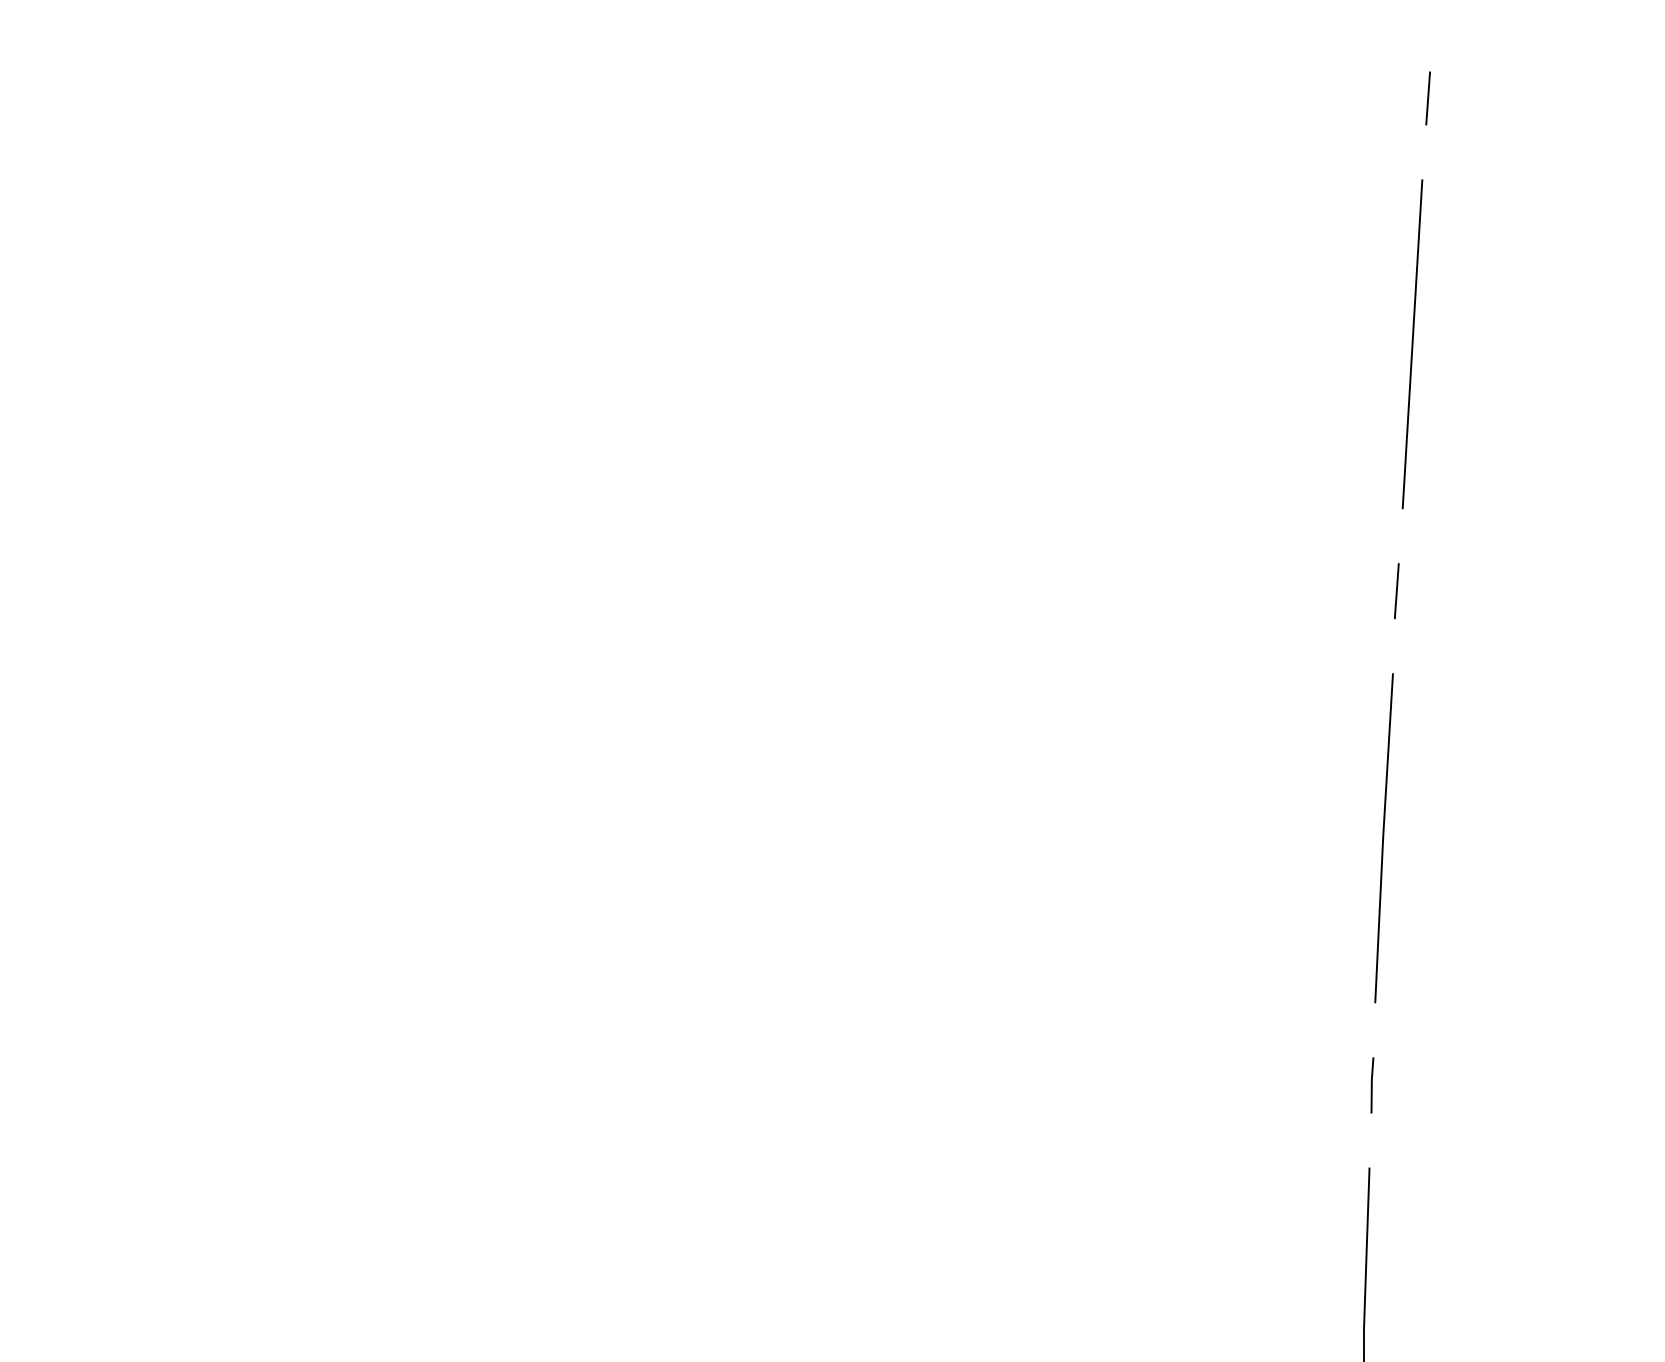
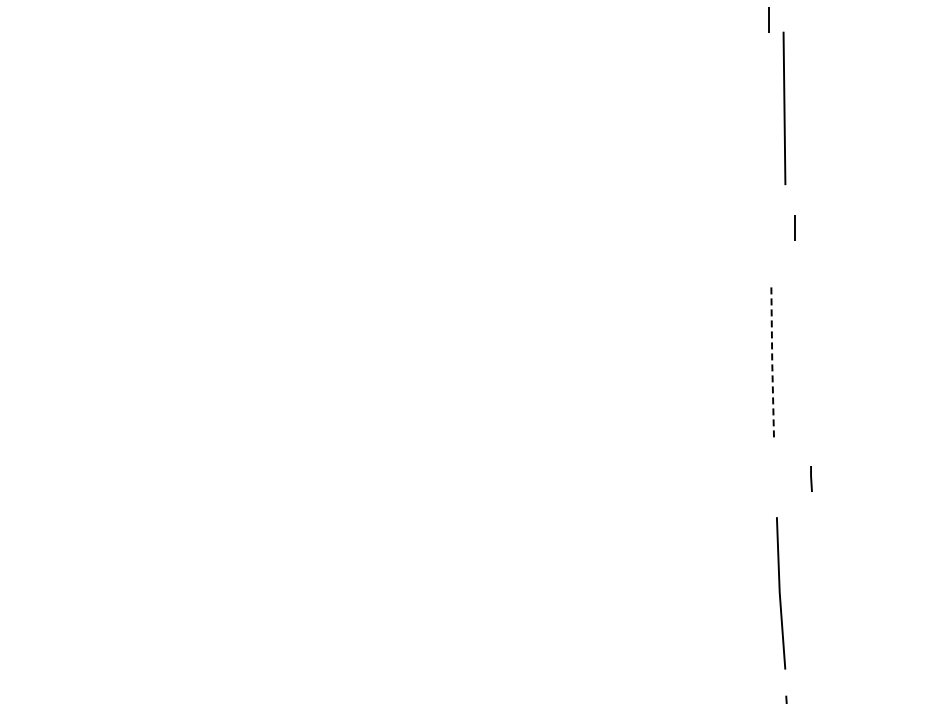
line: (1412, 344) -> (784, 108), moved
line: (1395, 589) -> (794, 227), moved
line: (1383, 836) -> (772, 363), solid -> dashed
line: (1372, 1084) -> (811, 478), moved

